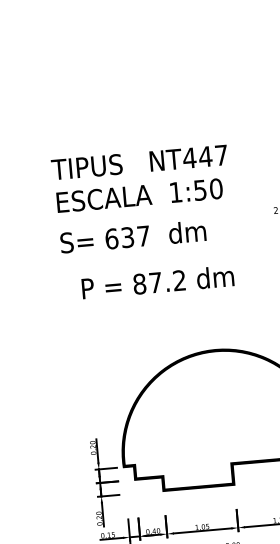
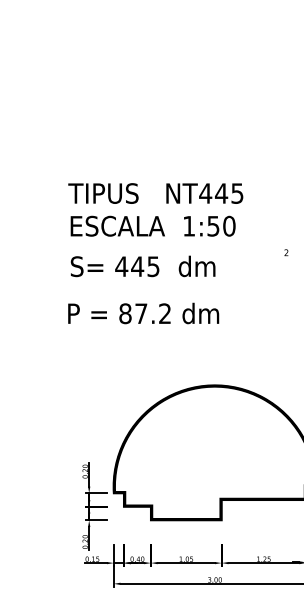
text: (221, 155) -> (237, 193), NT447 -> NT445
text: (127, 237) -> (137, 266), 637 -> 445
text: (157, 282) -> (143, 313), moved

